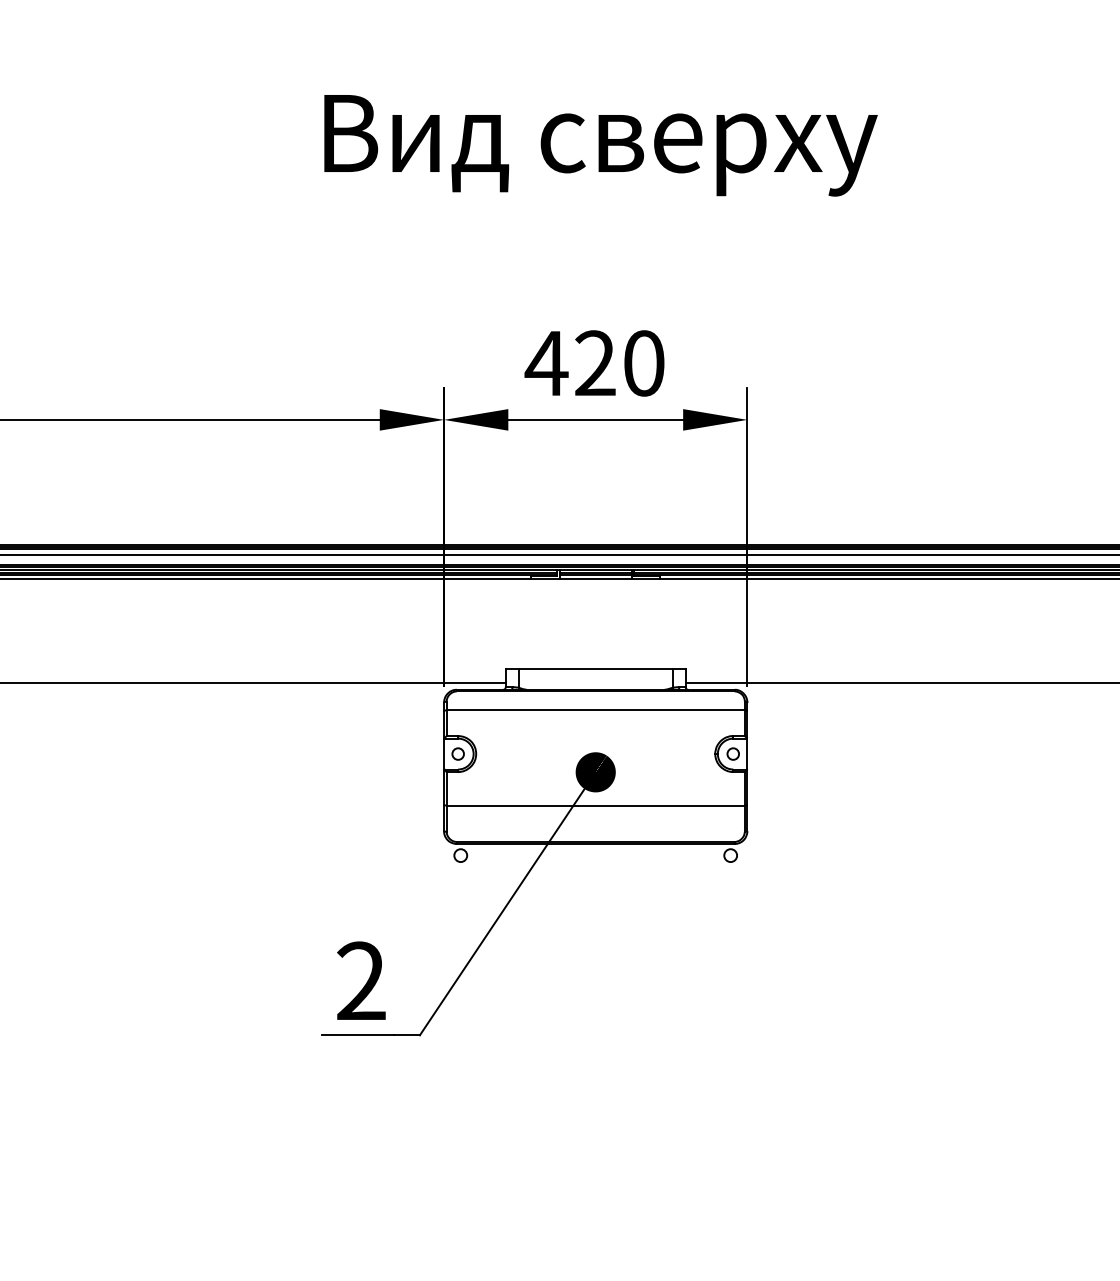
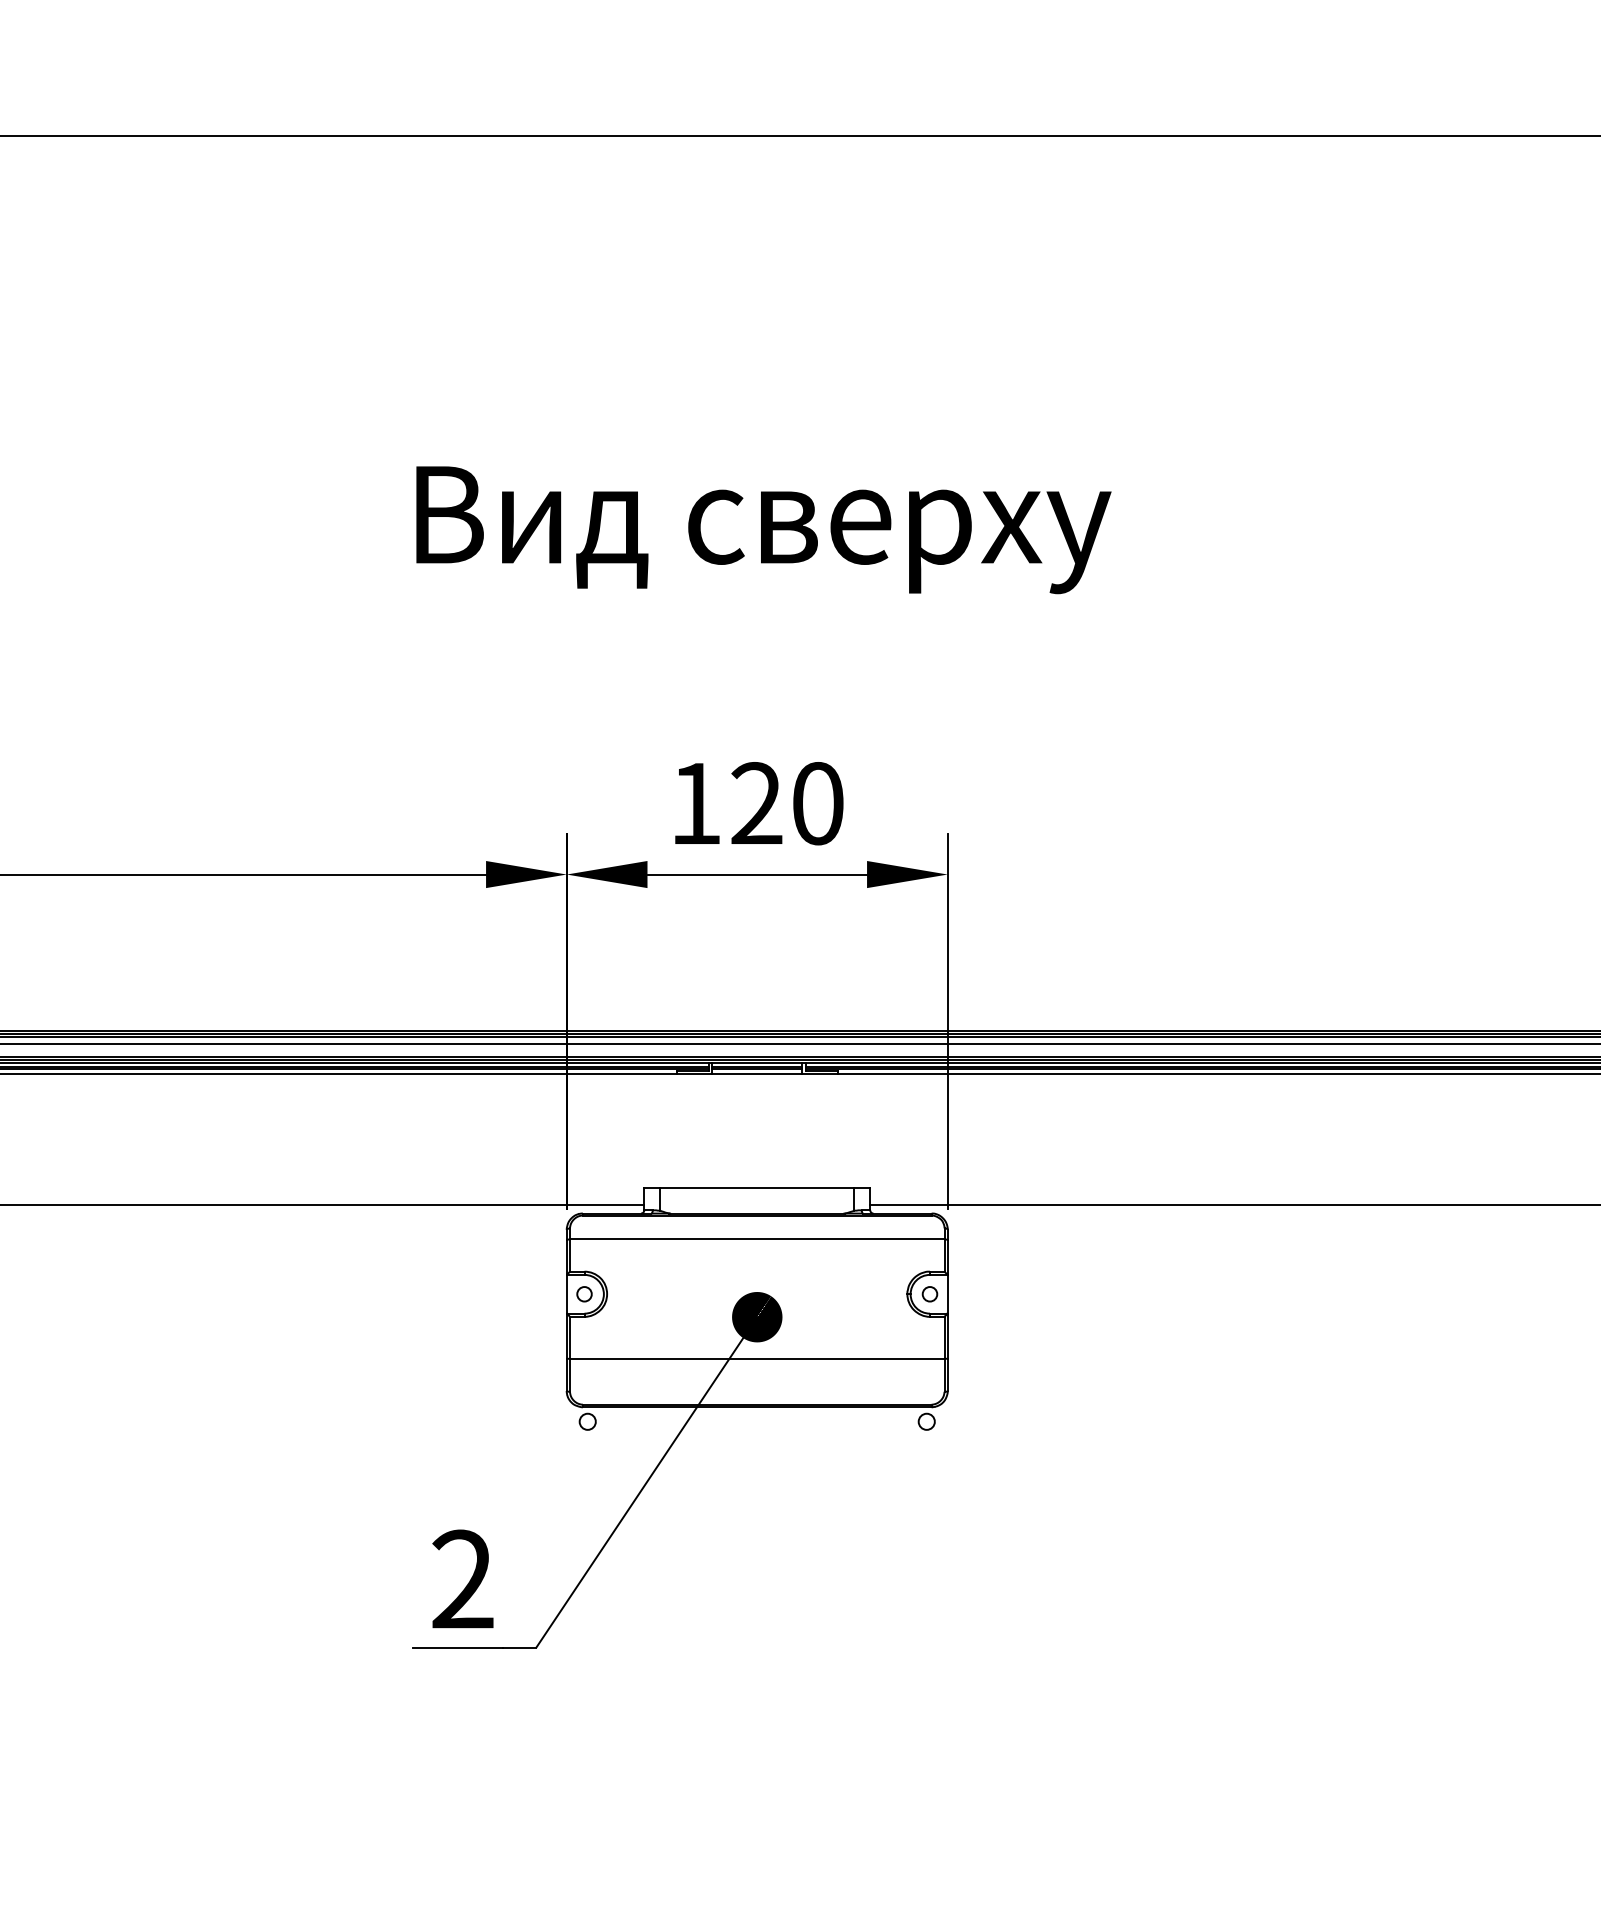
text: (546, 363) -> (695, 803), 420 -> 120

